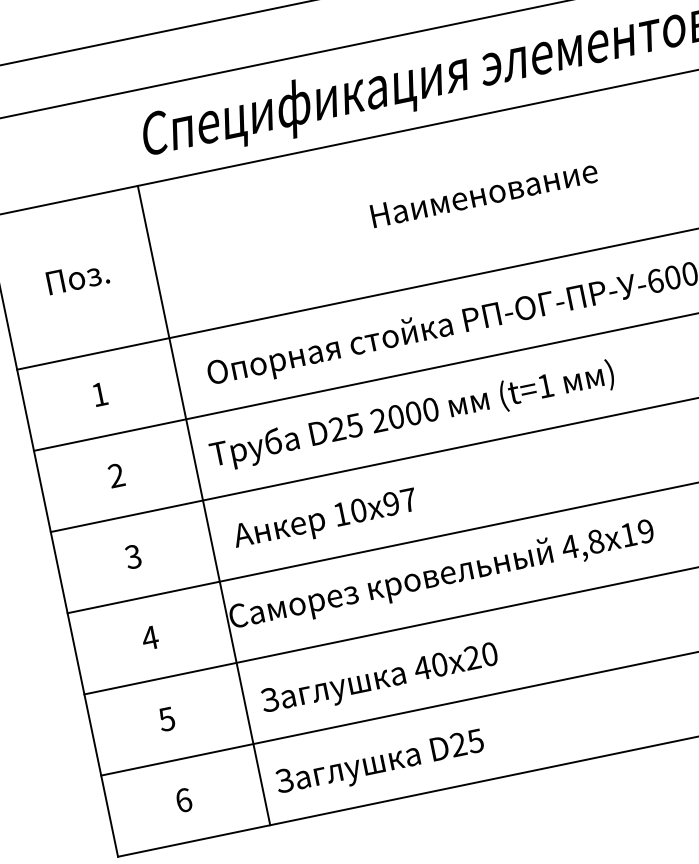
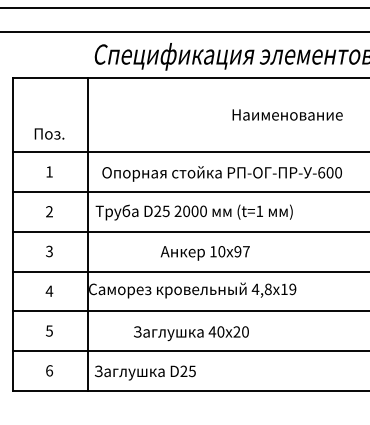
text: (483, 192) -> (287, 114), moved
text: (77, 276) -> (49, 133), moved
text: (324, 521) -> (204, 253), moved
text: (380, 680) -> (191, 333), moved

